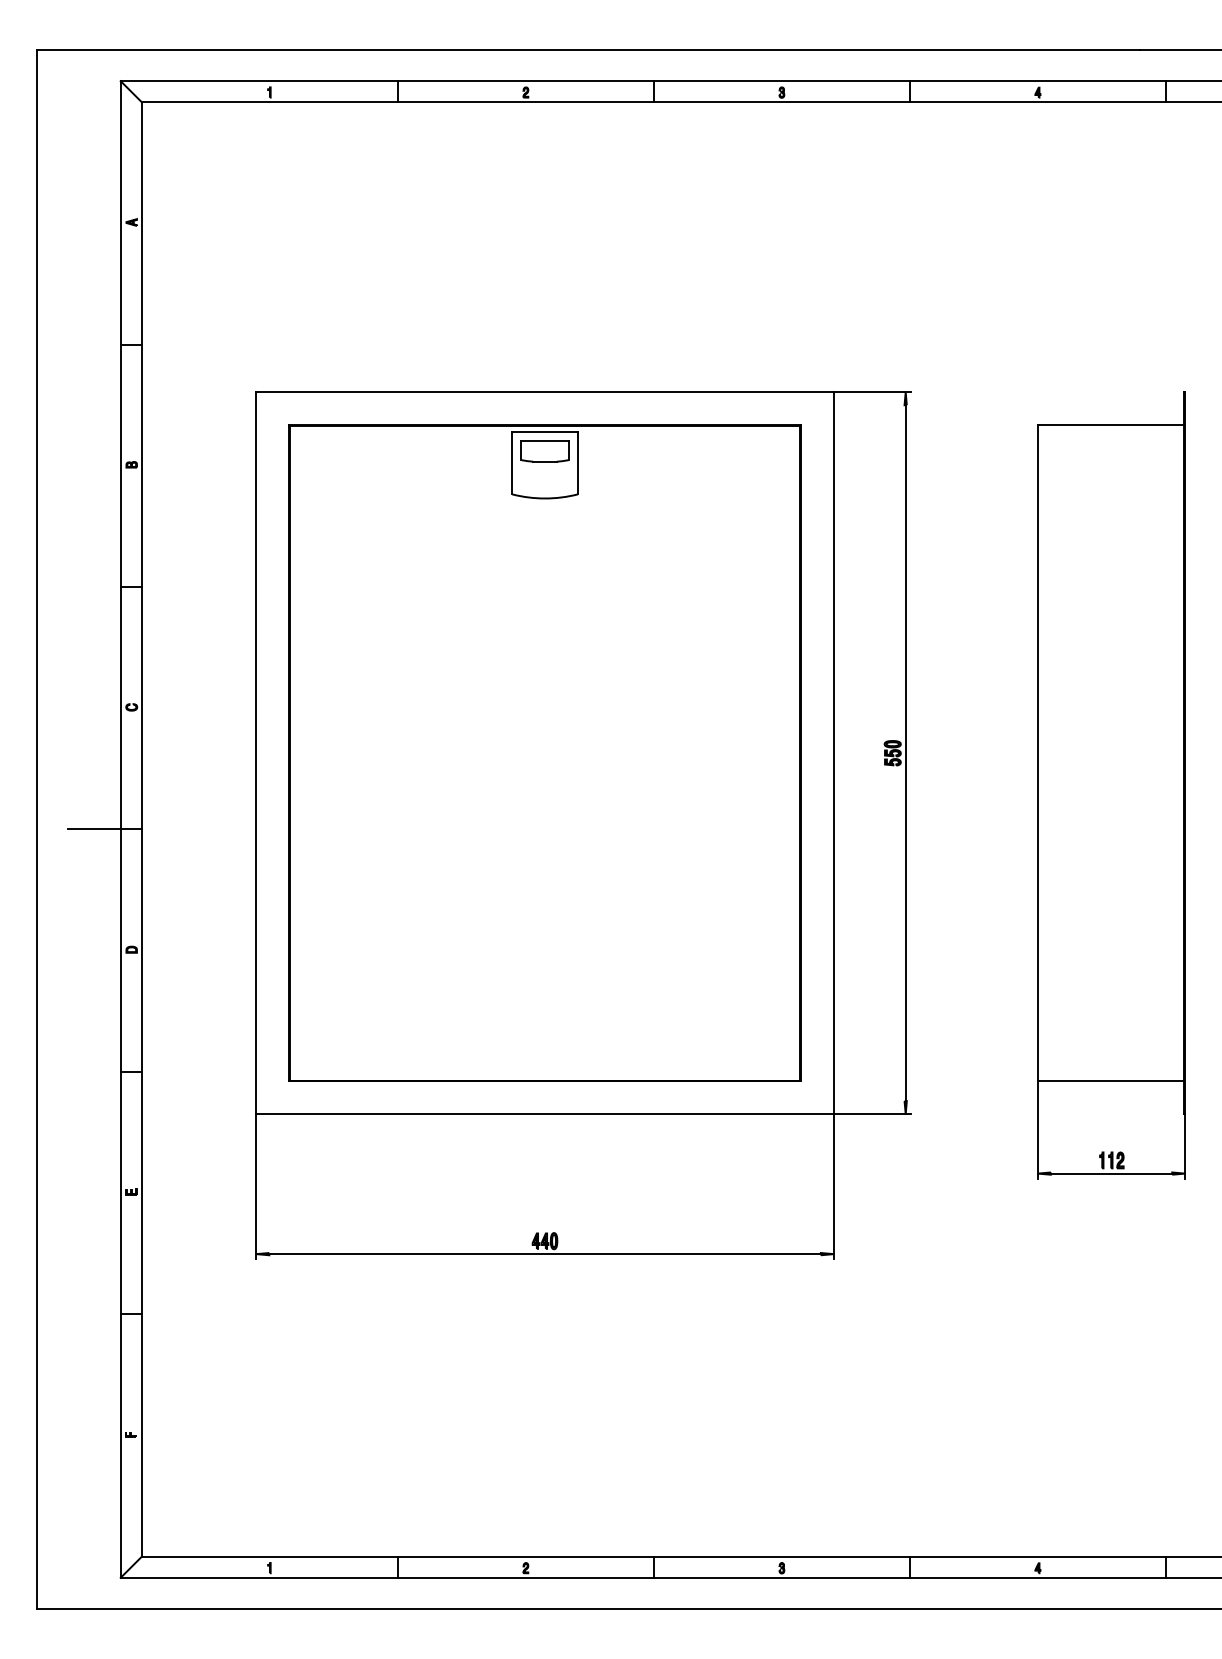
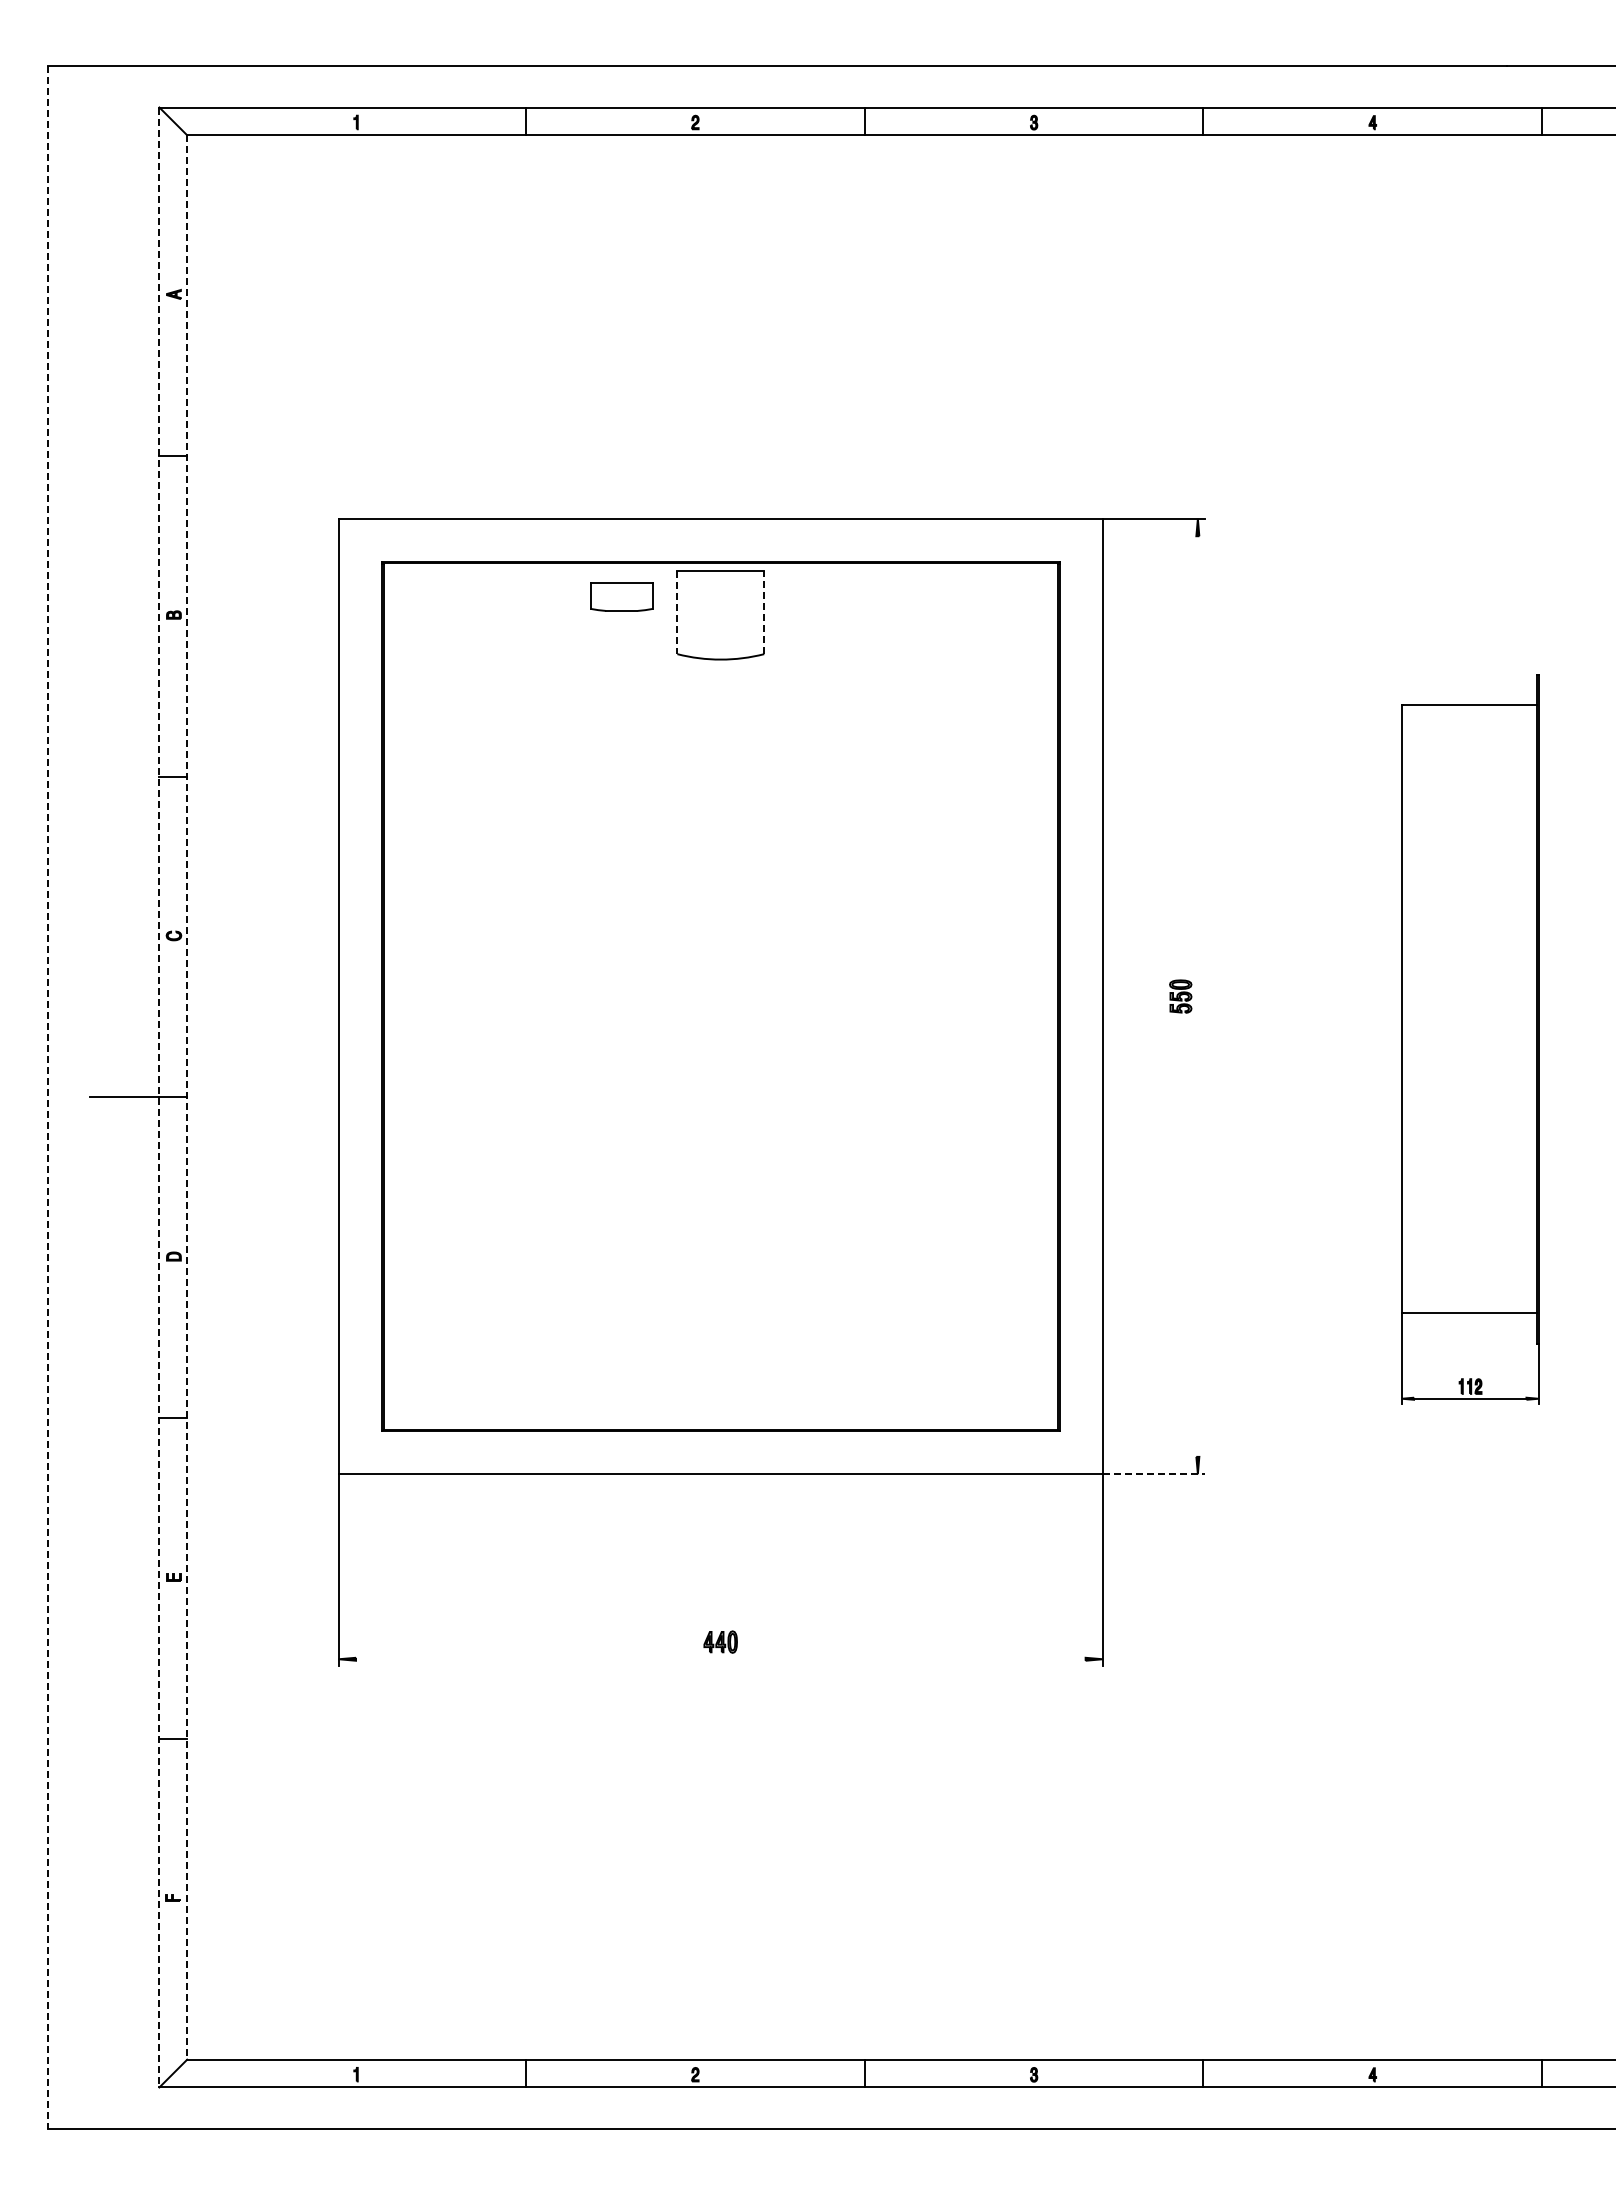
part: (544, 450) -> (621, 596), moved
line: (512, 462) -> (677, 612), solid -> dashed
line: (578, 462) -> (764, 612), solid -> dashed
line: (905, 753) -> (1197, 996), removed
part: (1111, 785) -> (1470, 1039), size x0.7
line: (36, 829) -> (48, 1097), solid -> dashed
line: (120, 829) -> (159, 1097), solid -> dashed
line: (141, 829) -> (187, 1097), solid -> dashed
line: (872, 1114) -> (1153, 1474), solid -> dashed
line: (544, 1254) -> (720, 1659), removed

